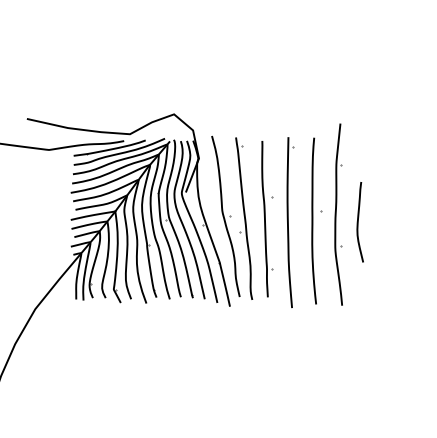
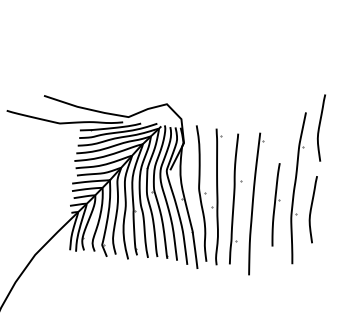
curve: (358, 124) -> (319, 127), added
part: (338, 214) -> (296, 187), moved
part: (316, 220) -> (276, 204), size x0.6

